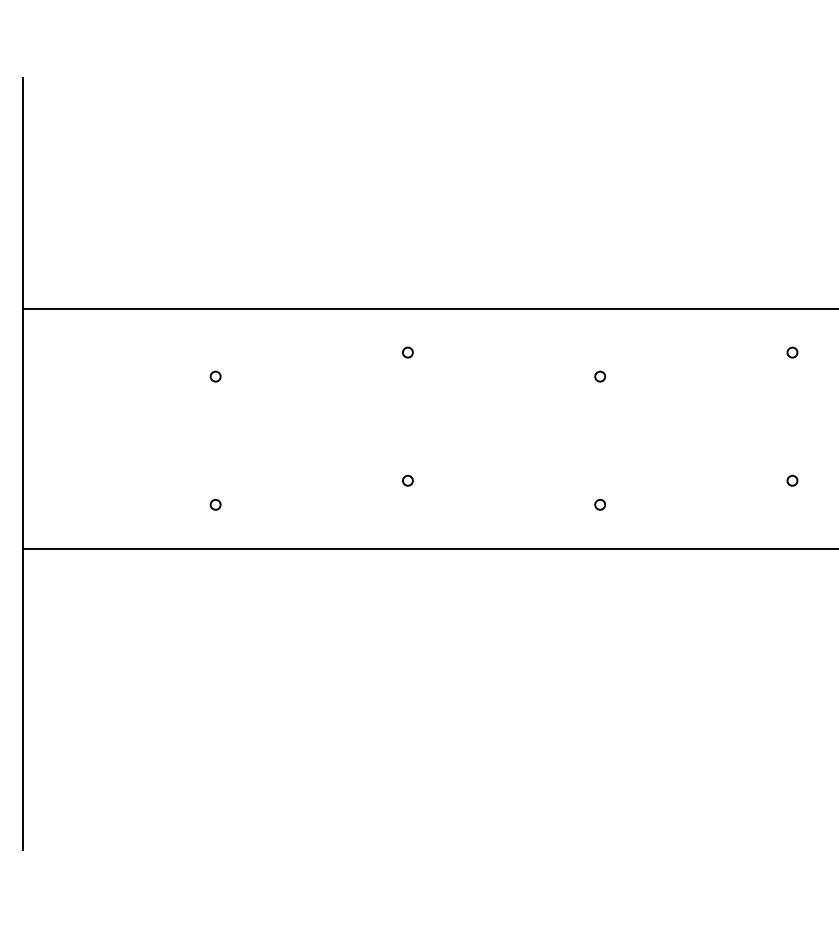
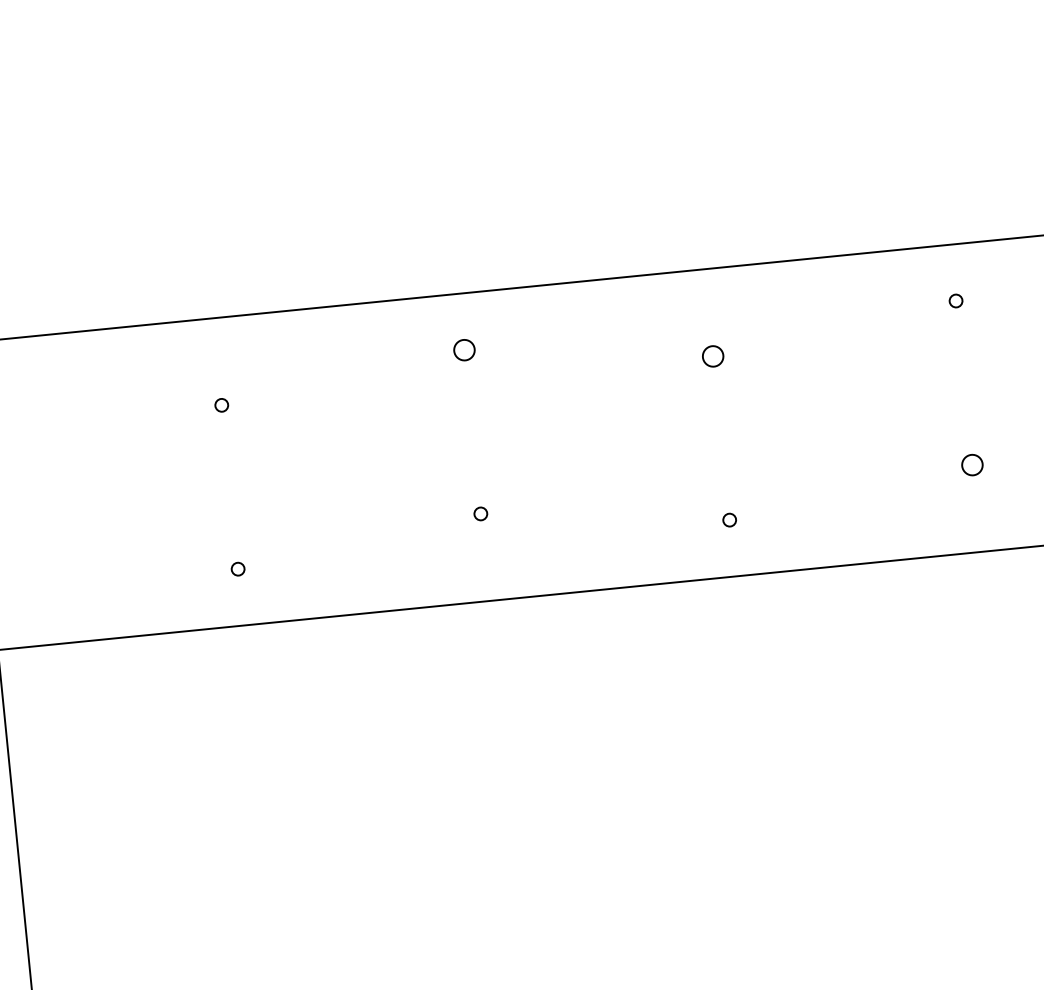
circle: (407, 352) -> (463, 350), size x1.6
circle: (600, 376) -> (713, 356), size x1.6
circle: (792, 480) -> (972, 464), size x1.6

